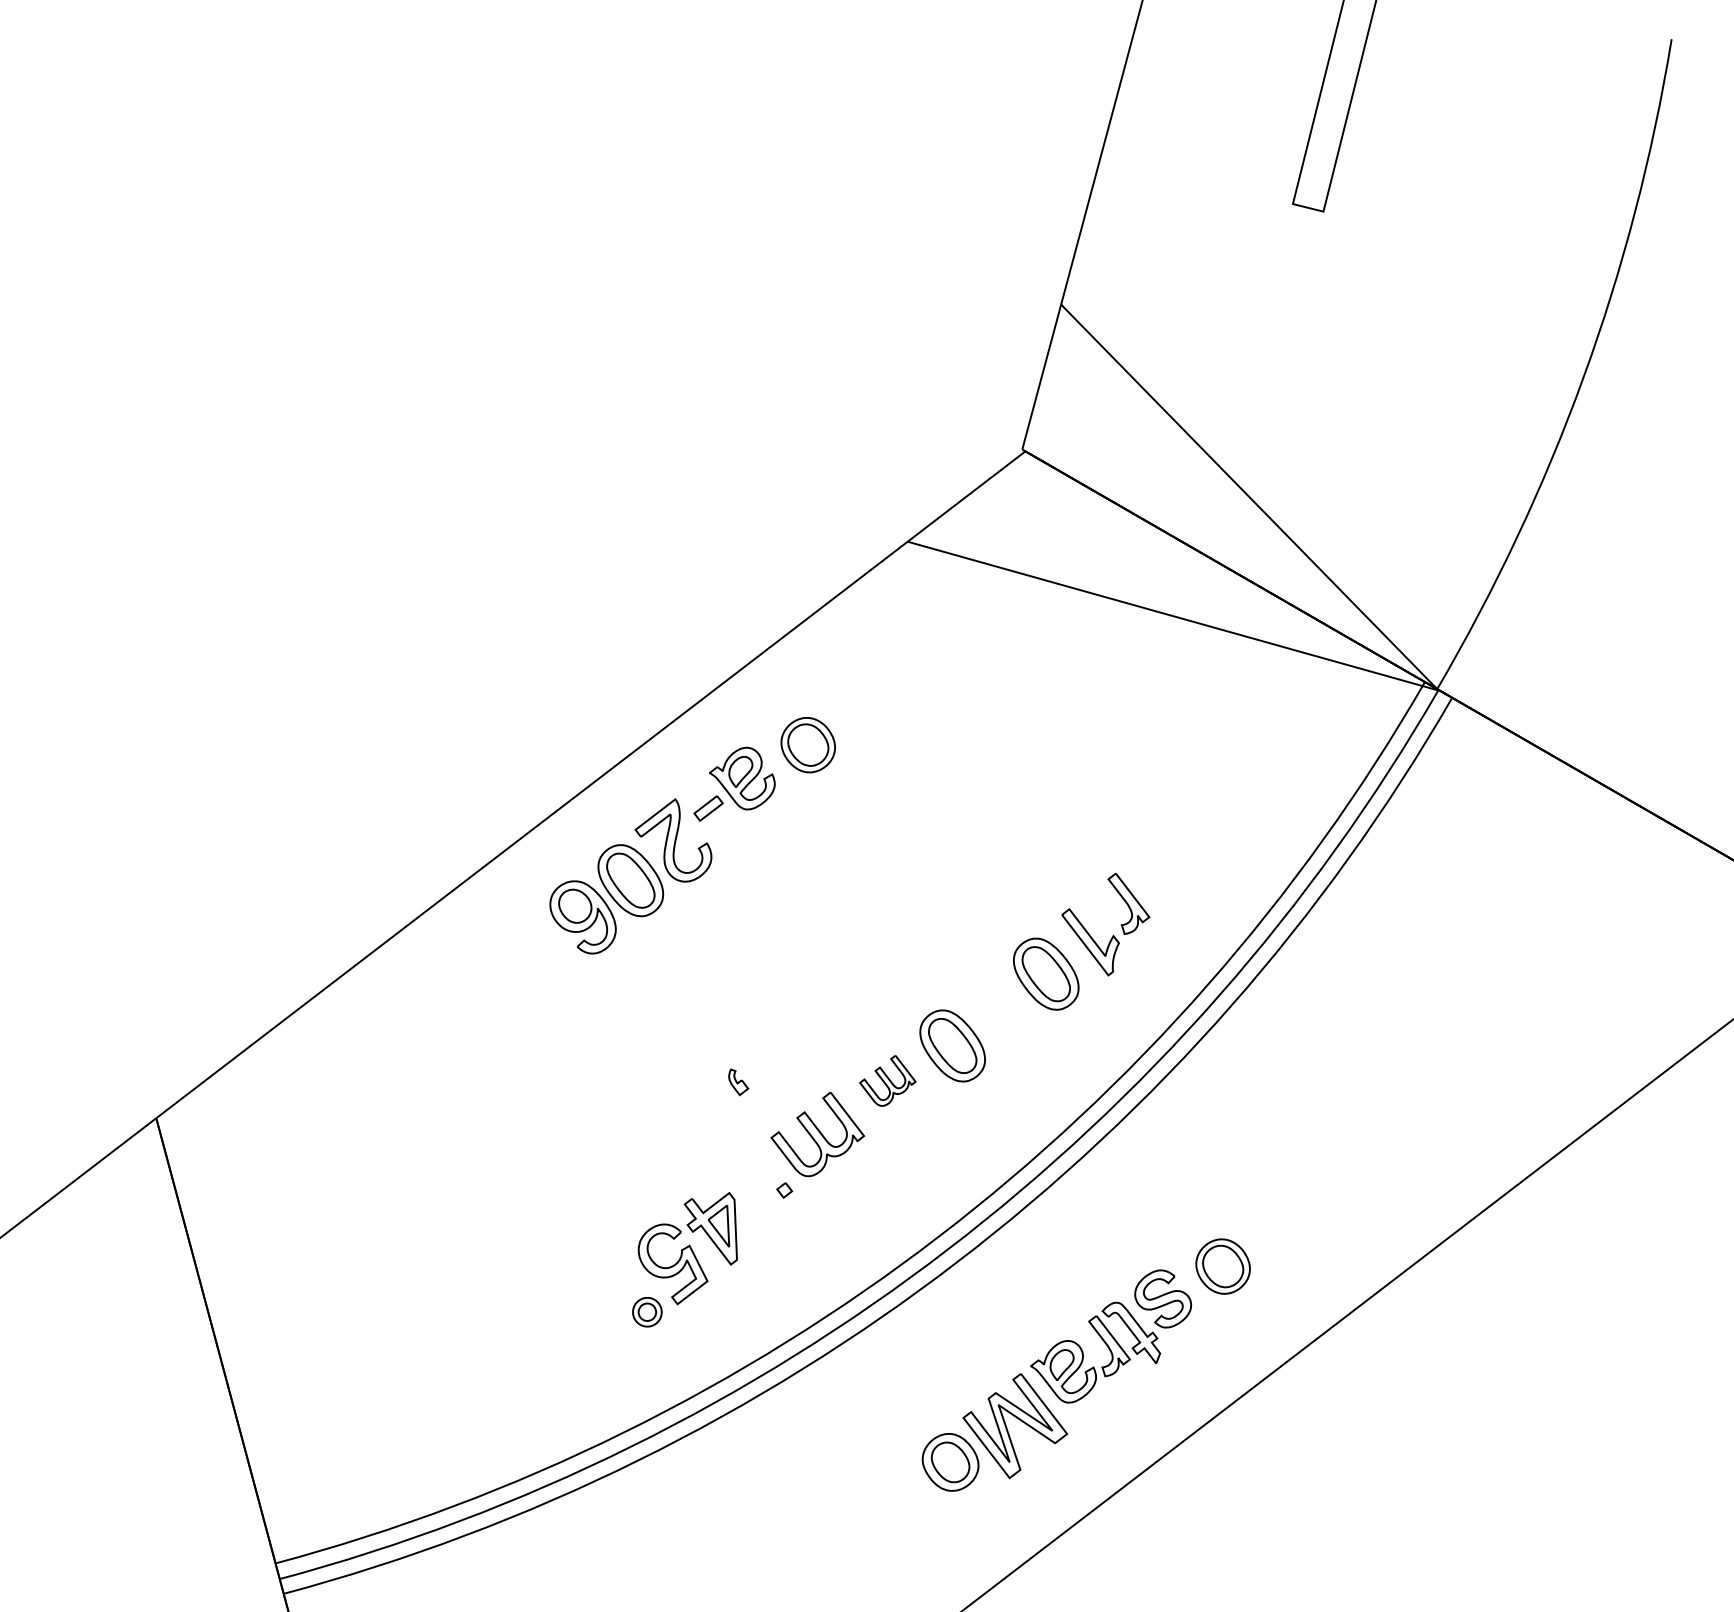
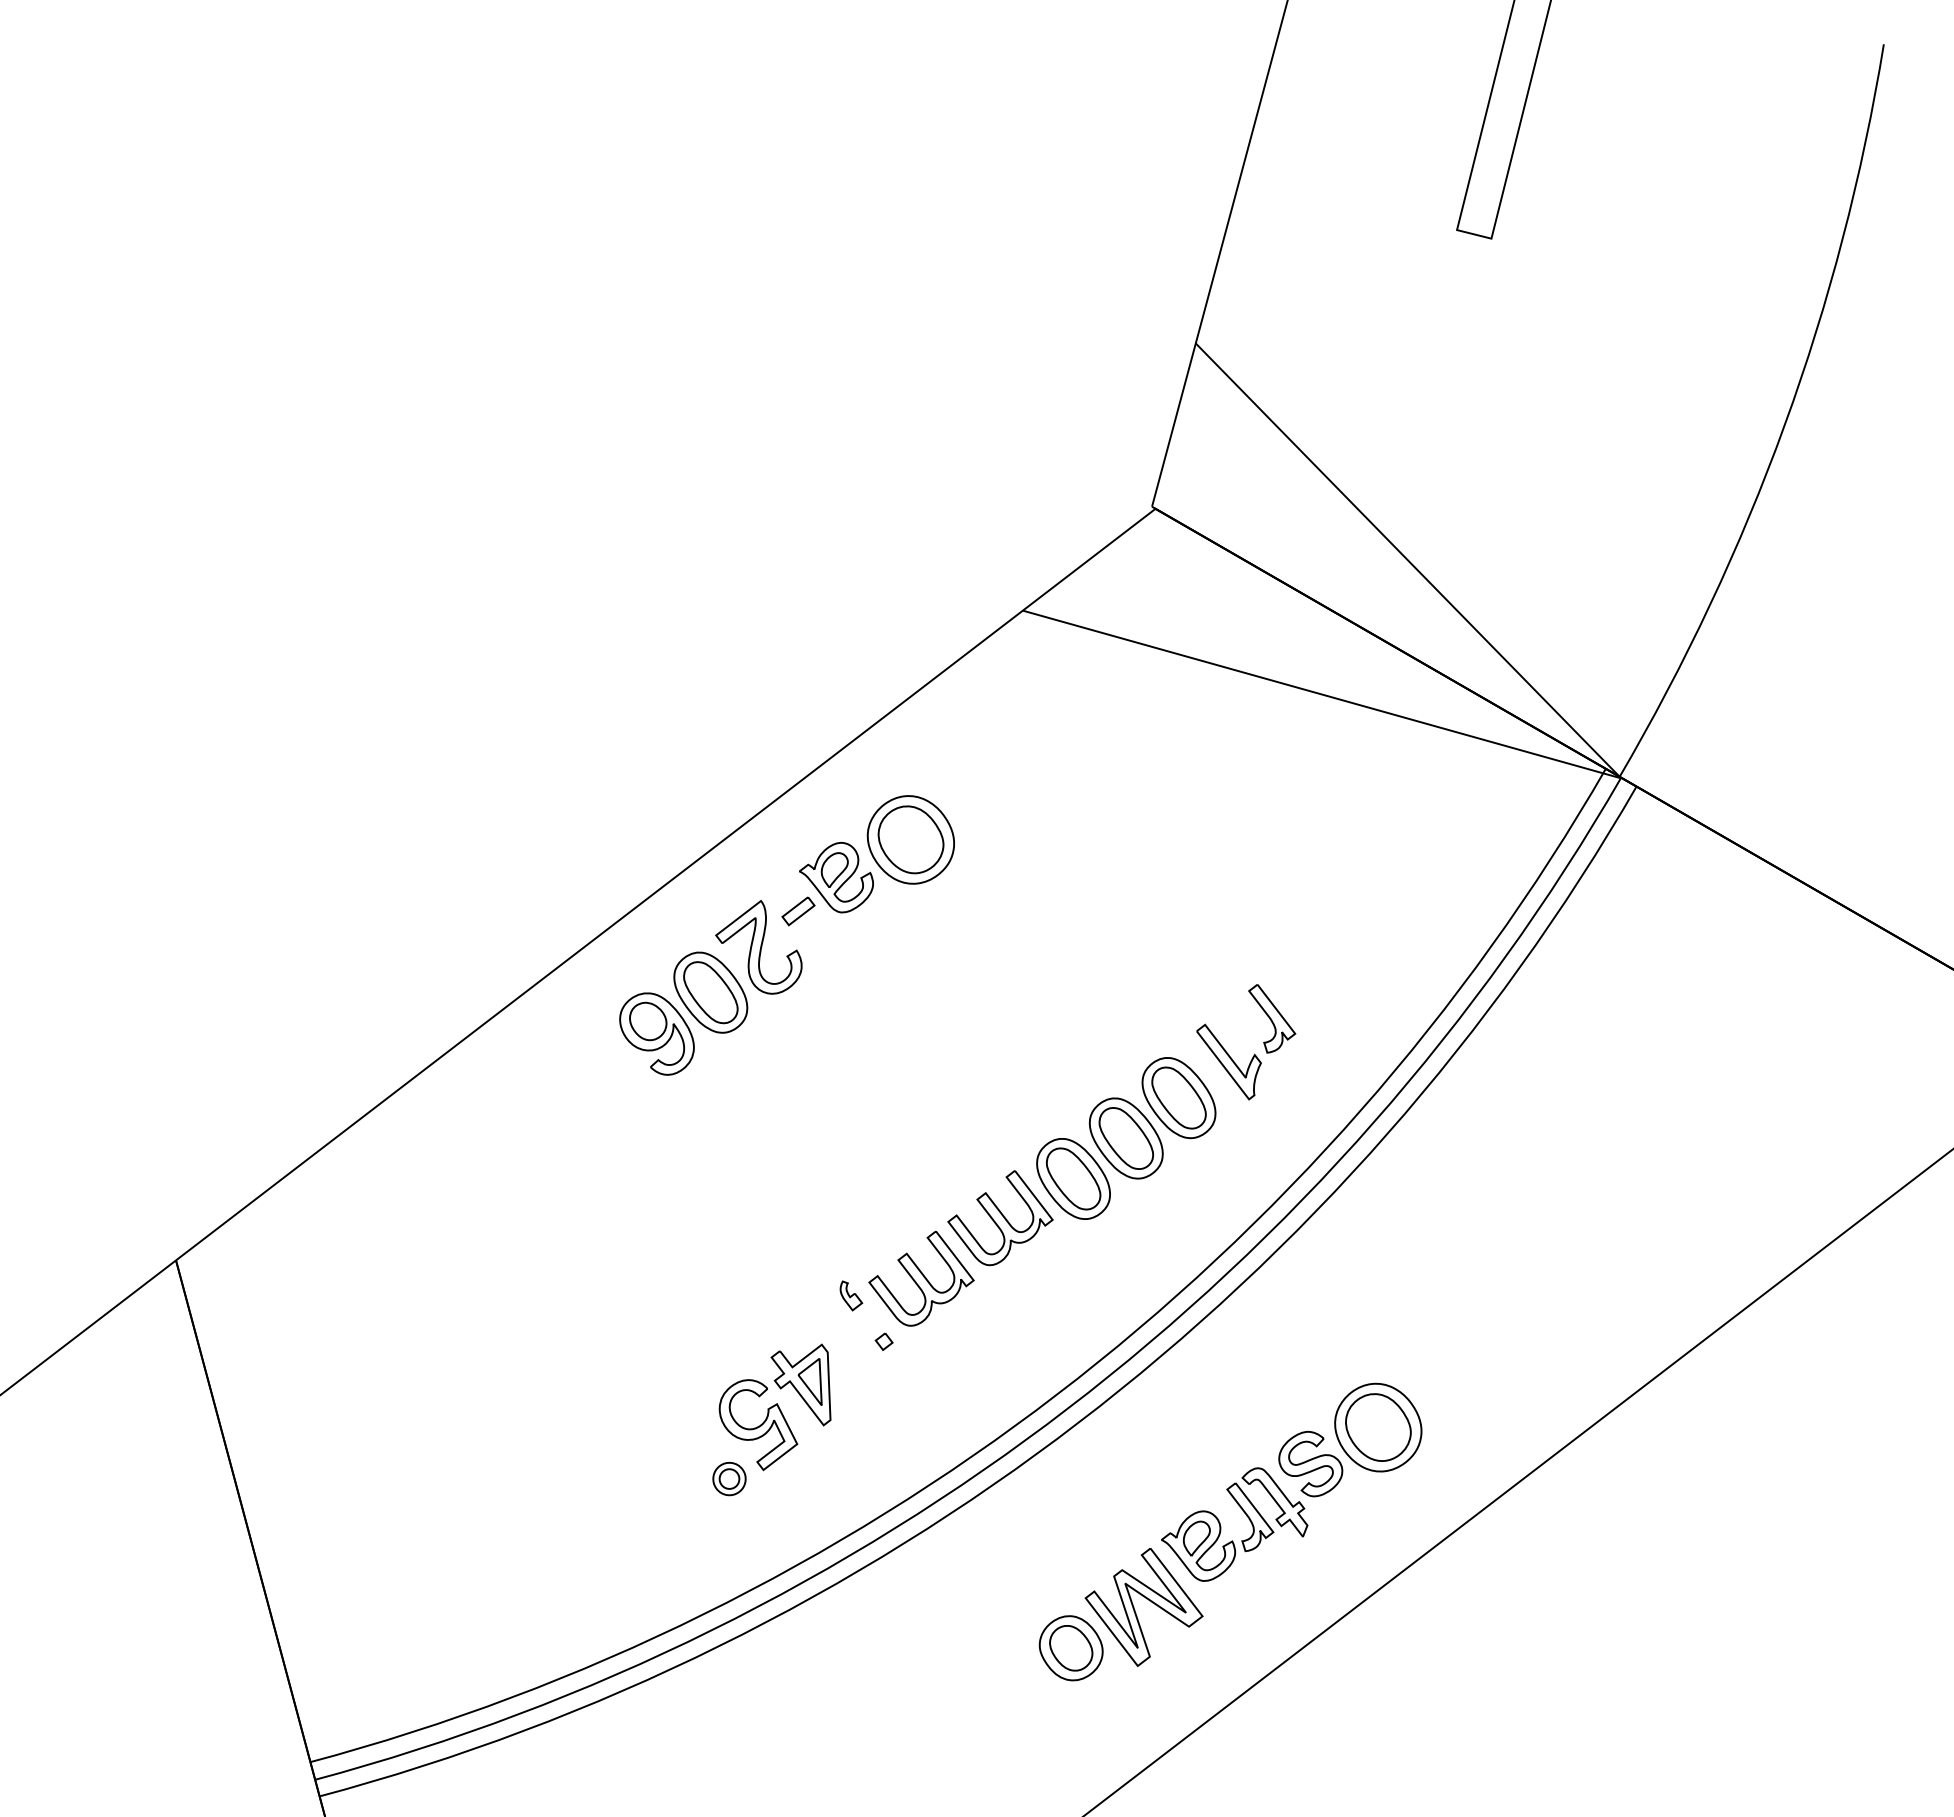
part: (807, 744) -> (910, 839), size x1.43
part: (998, 1010) -> (1125, 1138), added
part: (738, 1081) -> (851, 1295), moved
part: (887, 1081) -> (1000, 1218), size x1.67
part: (1223, 1266) -> (1378, 1427), size x1.43

